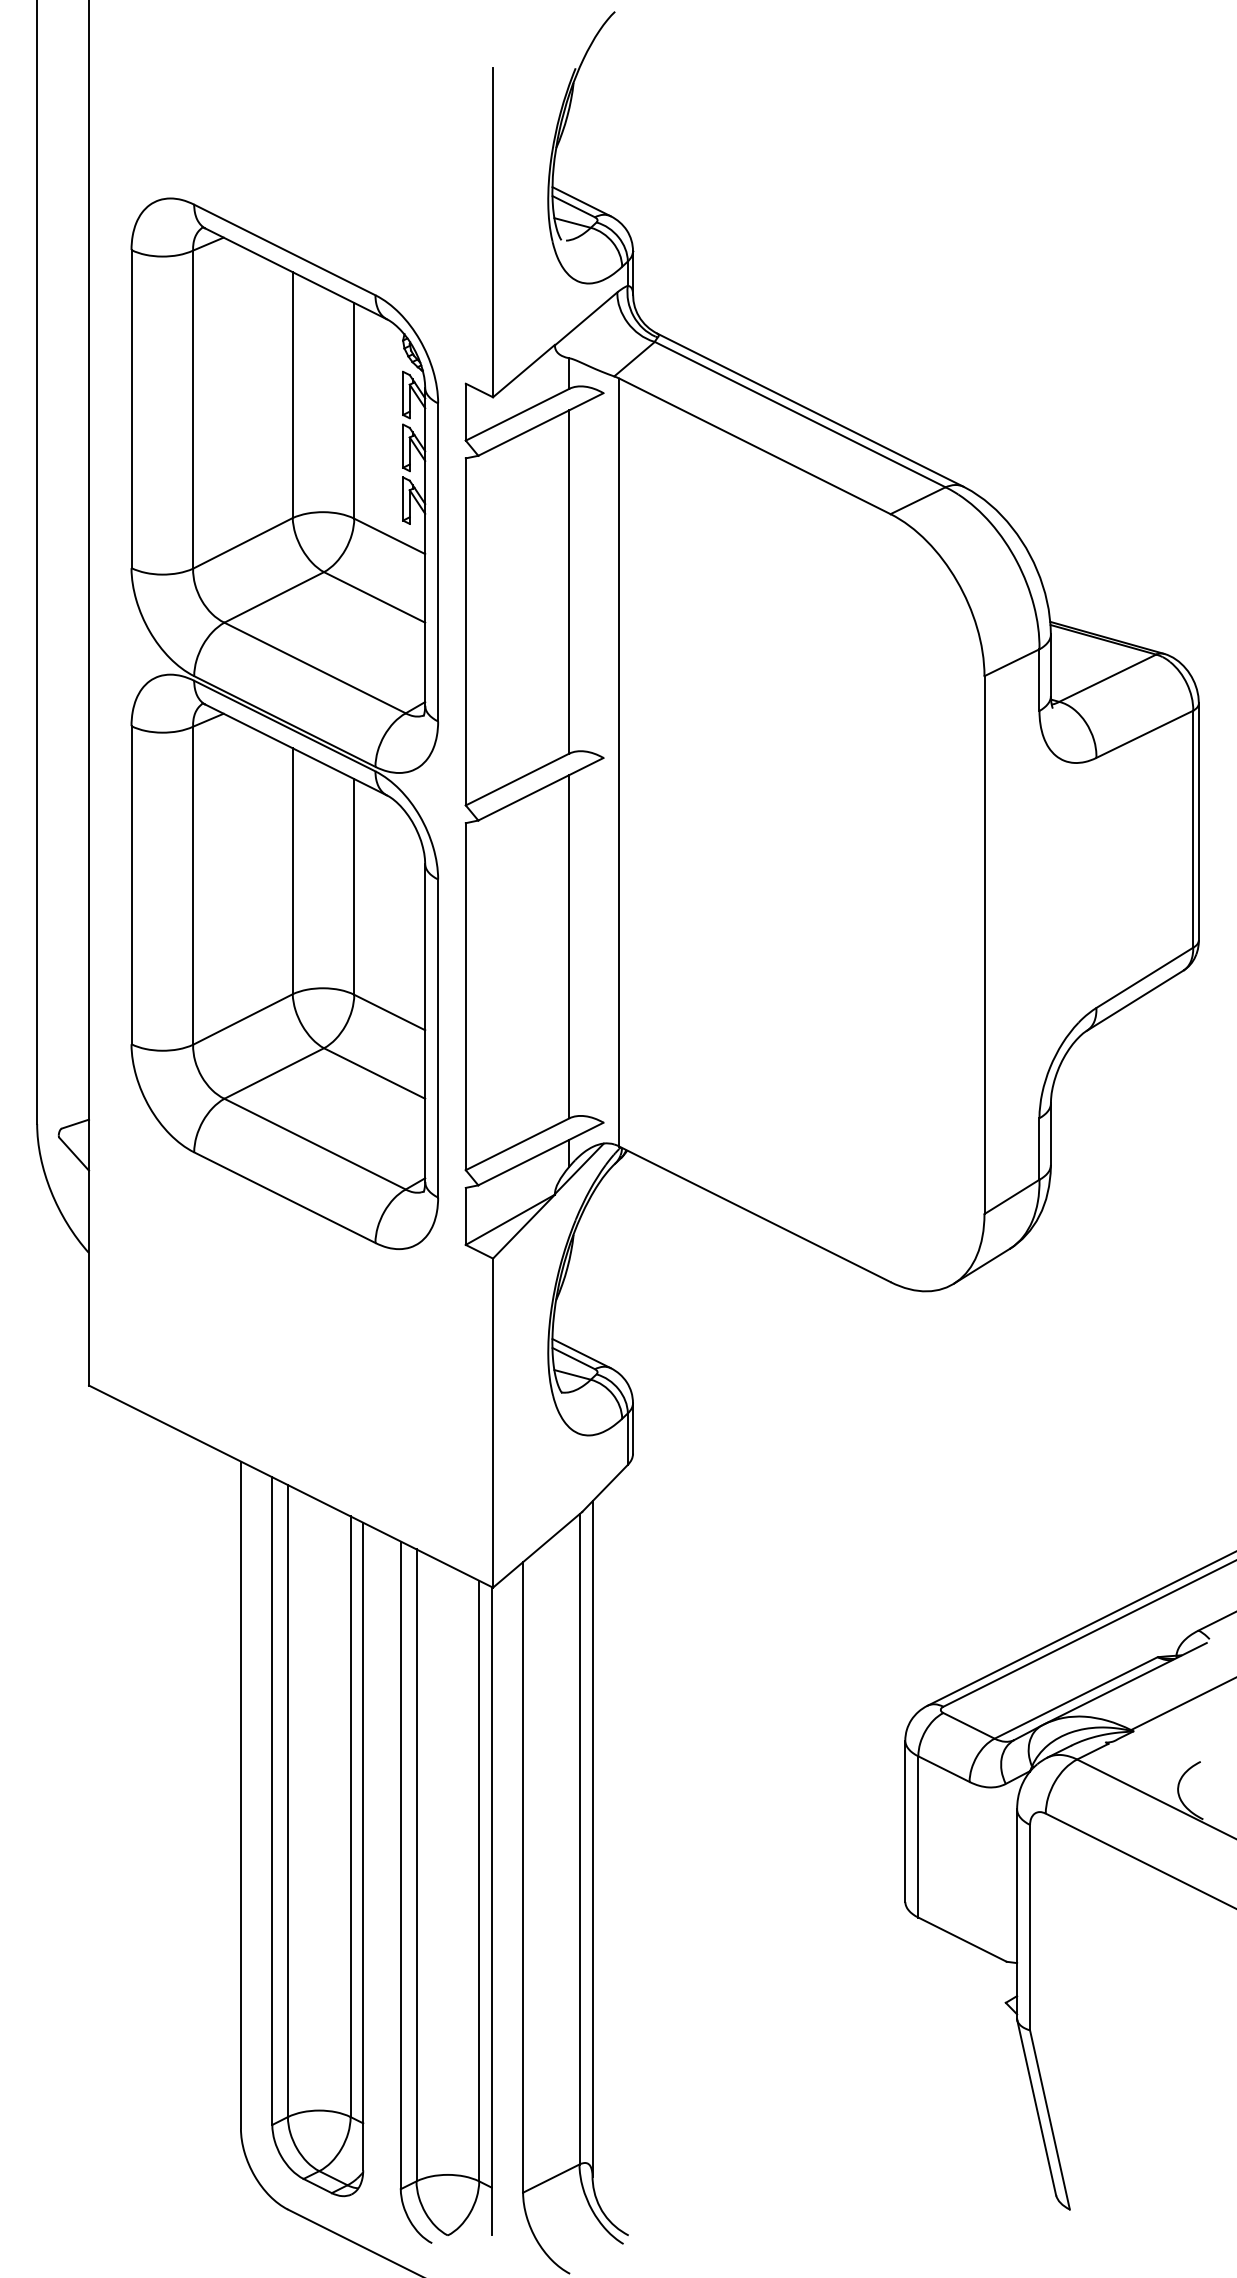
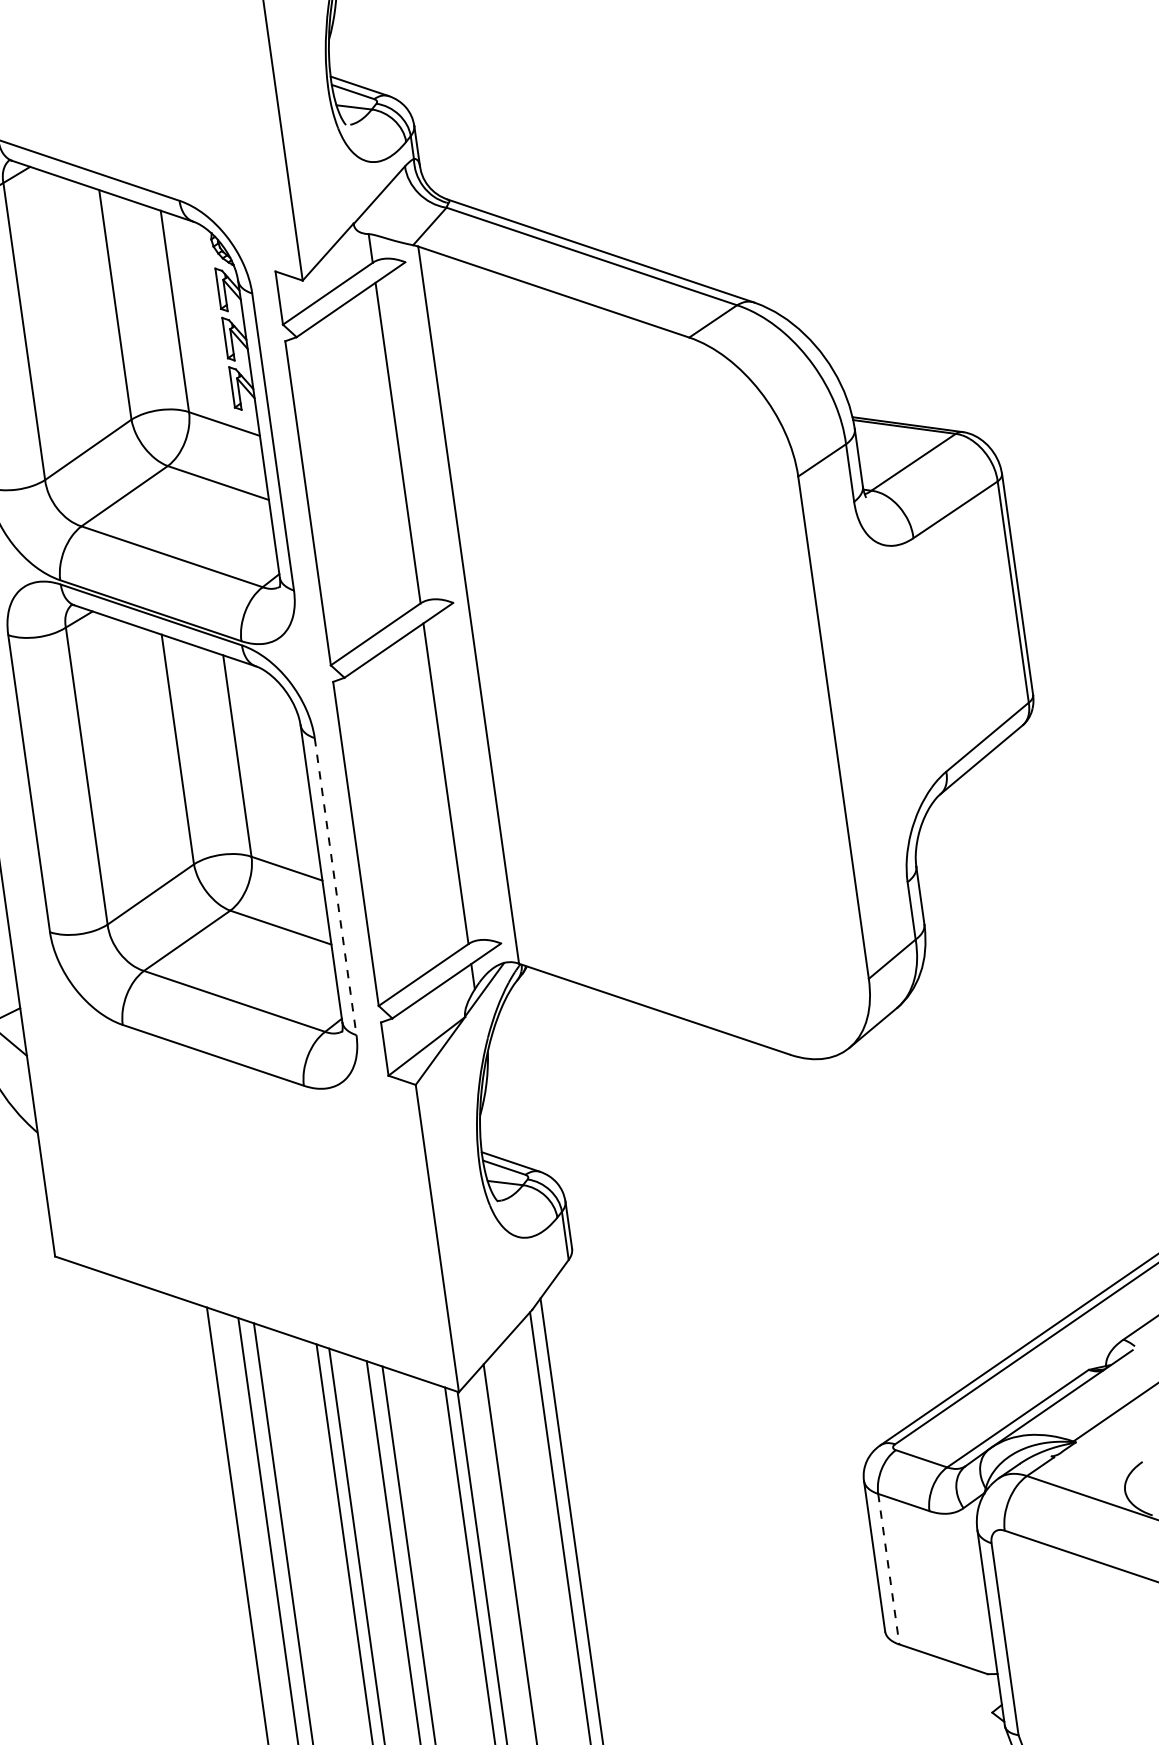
line: (438, 1039) -> (336, 887), solid -> dashed
line: (918, 1836) -> (888, 1568), solid -> dashed

